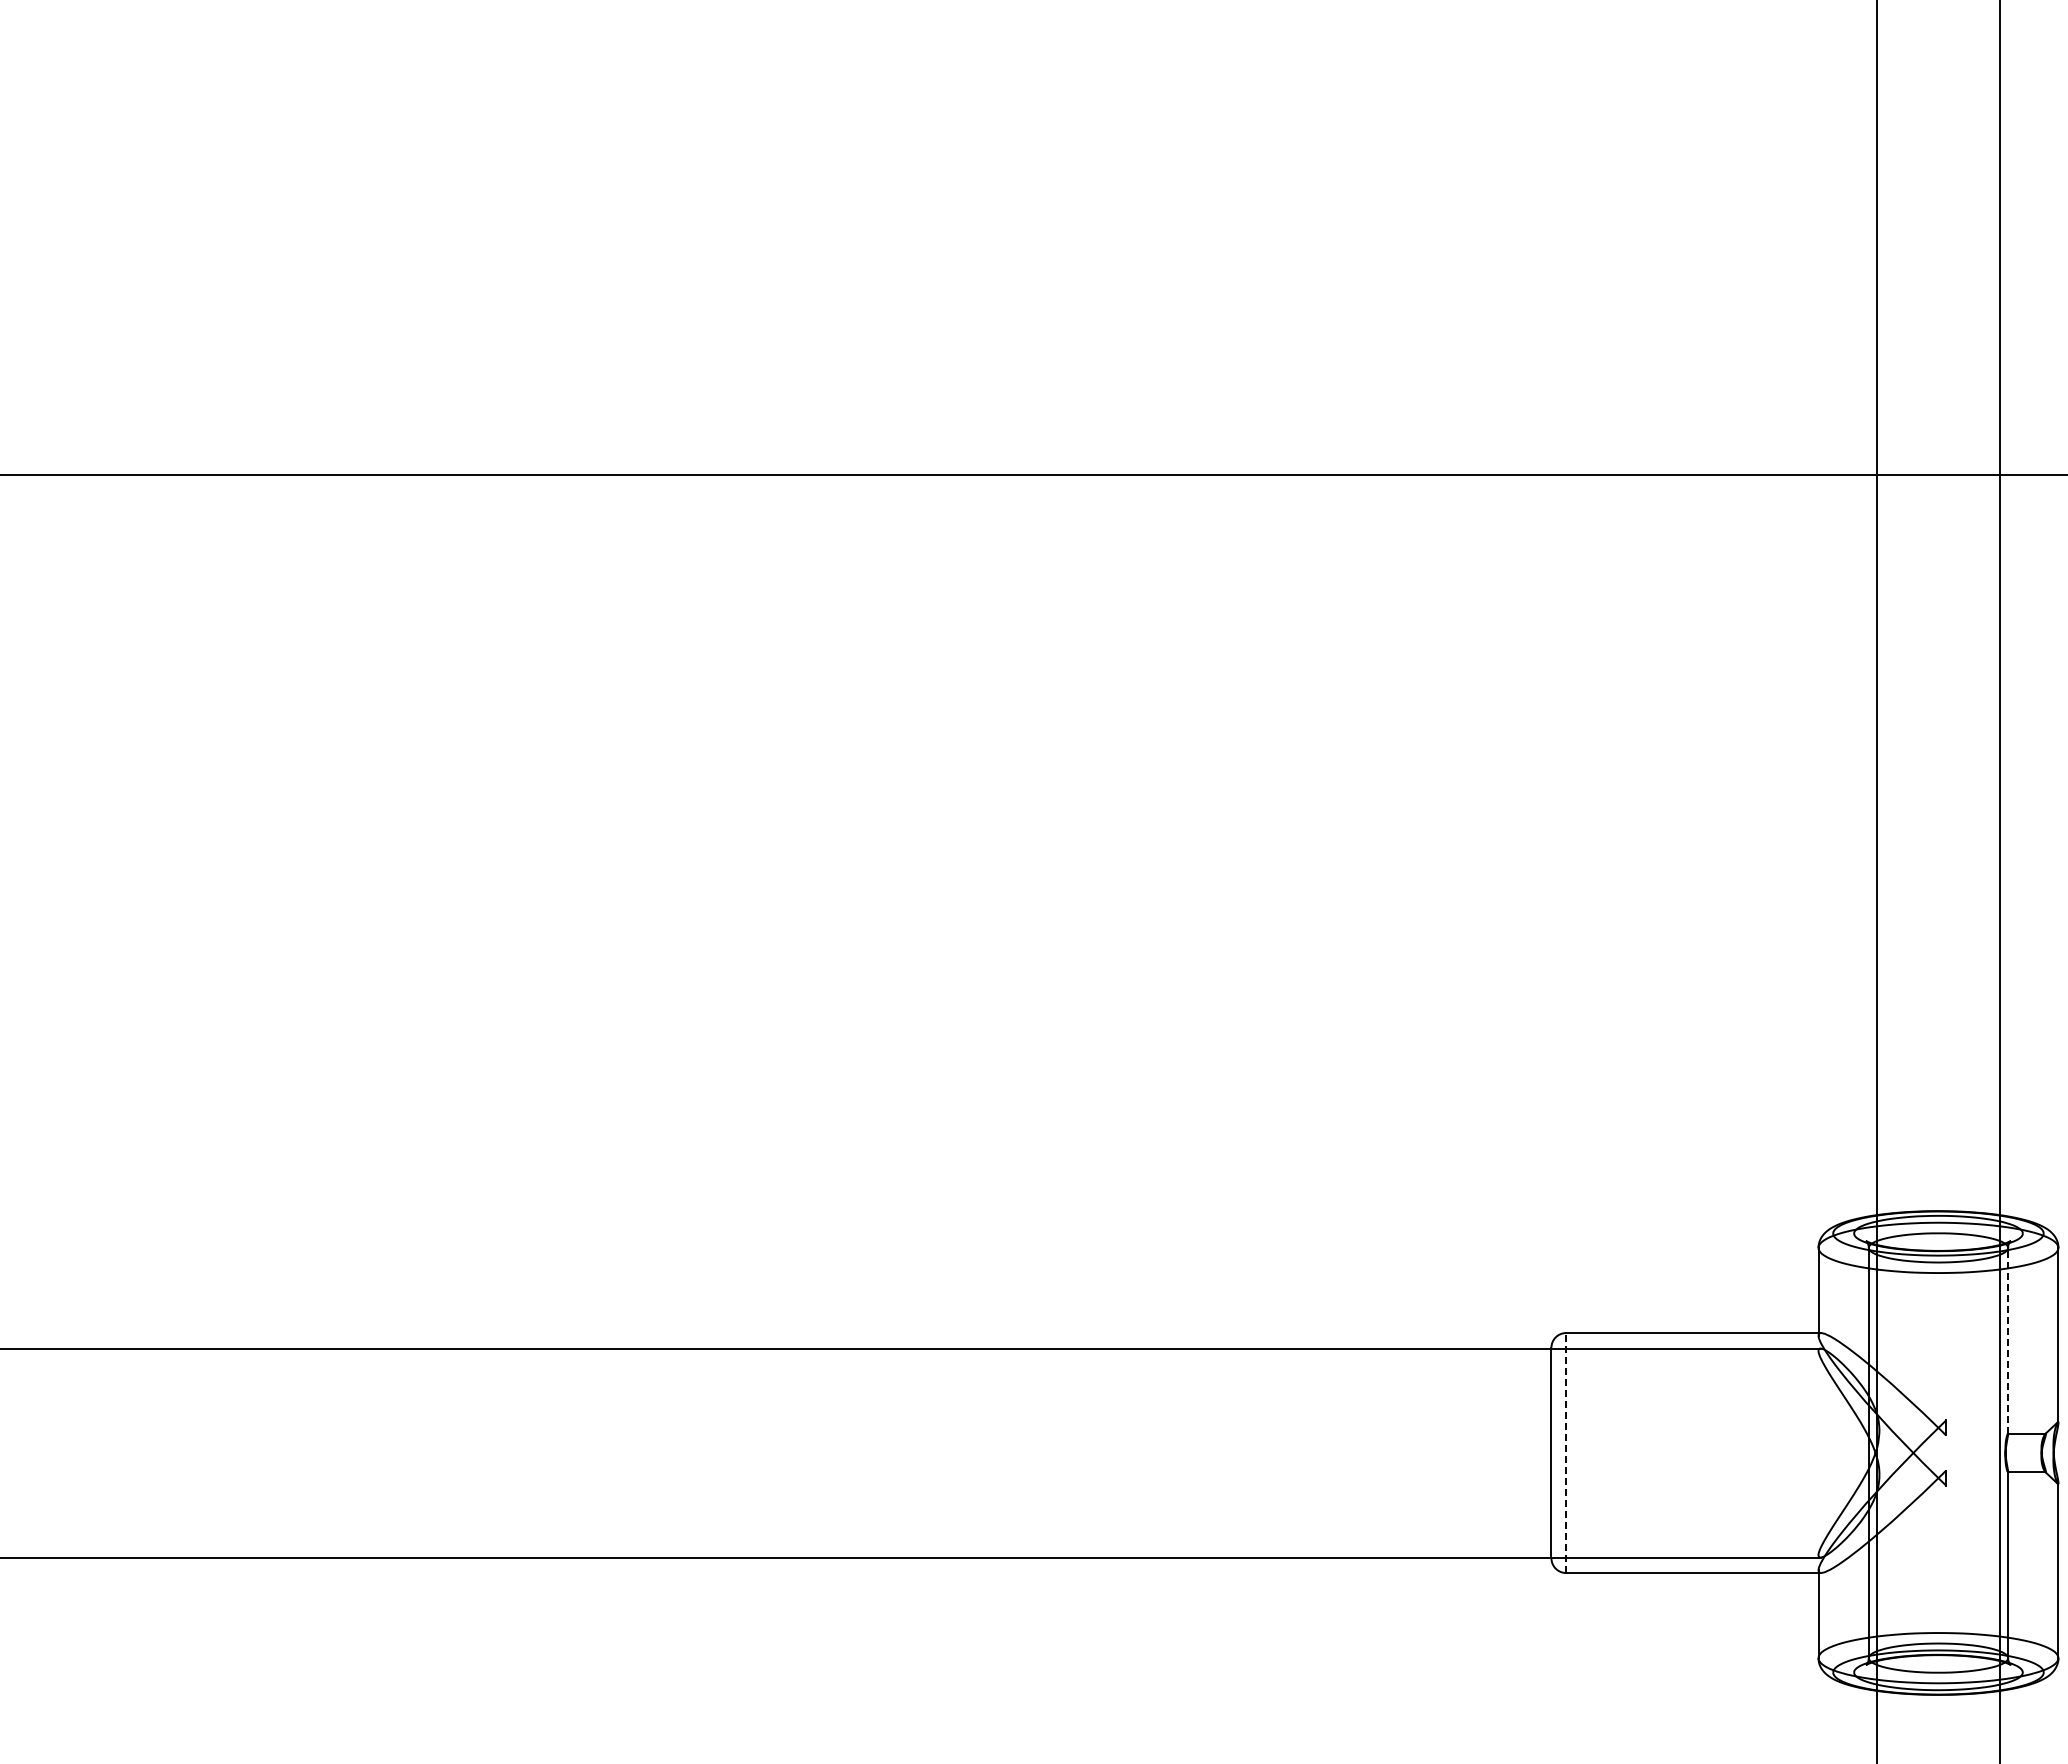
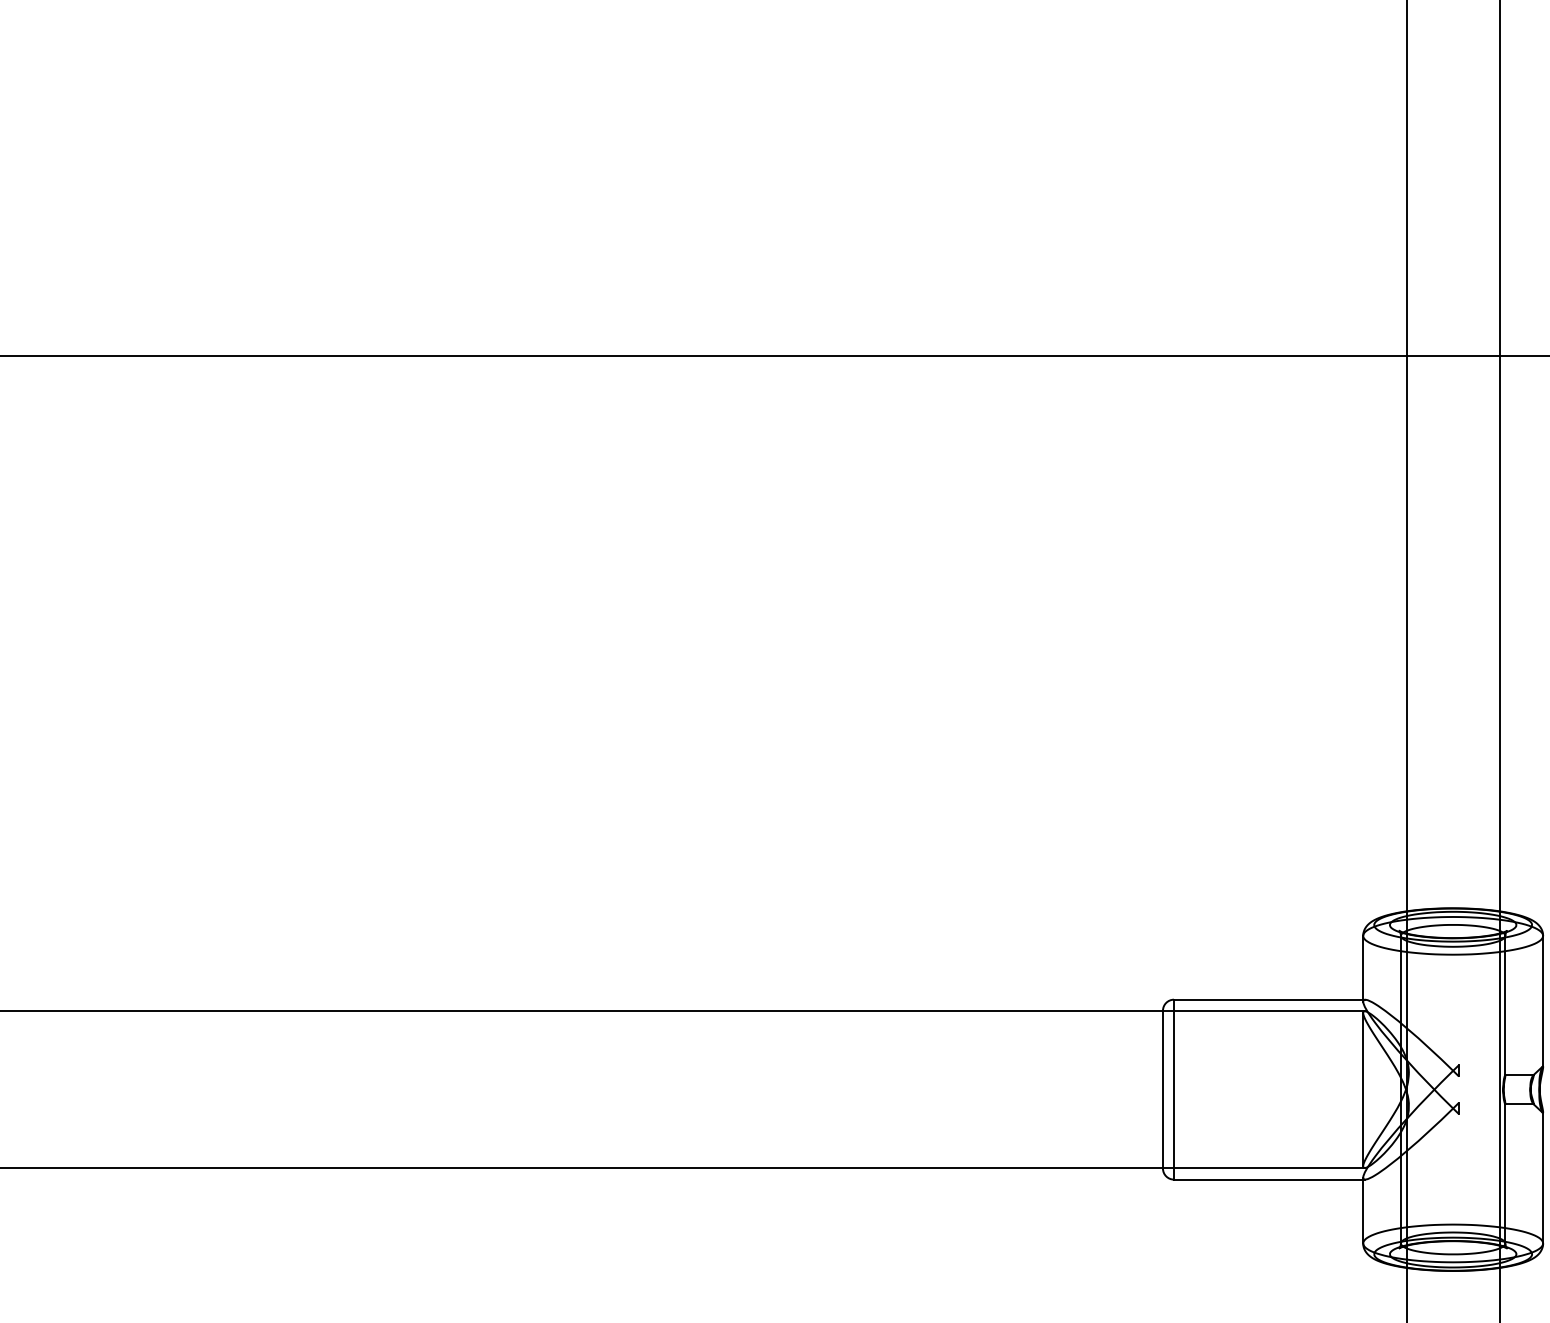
line: (2008, 1340) -> (1505, 1005), dashed -> solid
line: (1566, 1453) -> (1174, 1090), dashed -> solid
line: (1818, 1453) -> (1363, 1090), added

